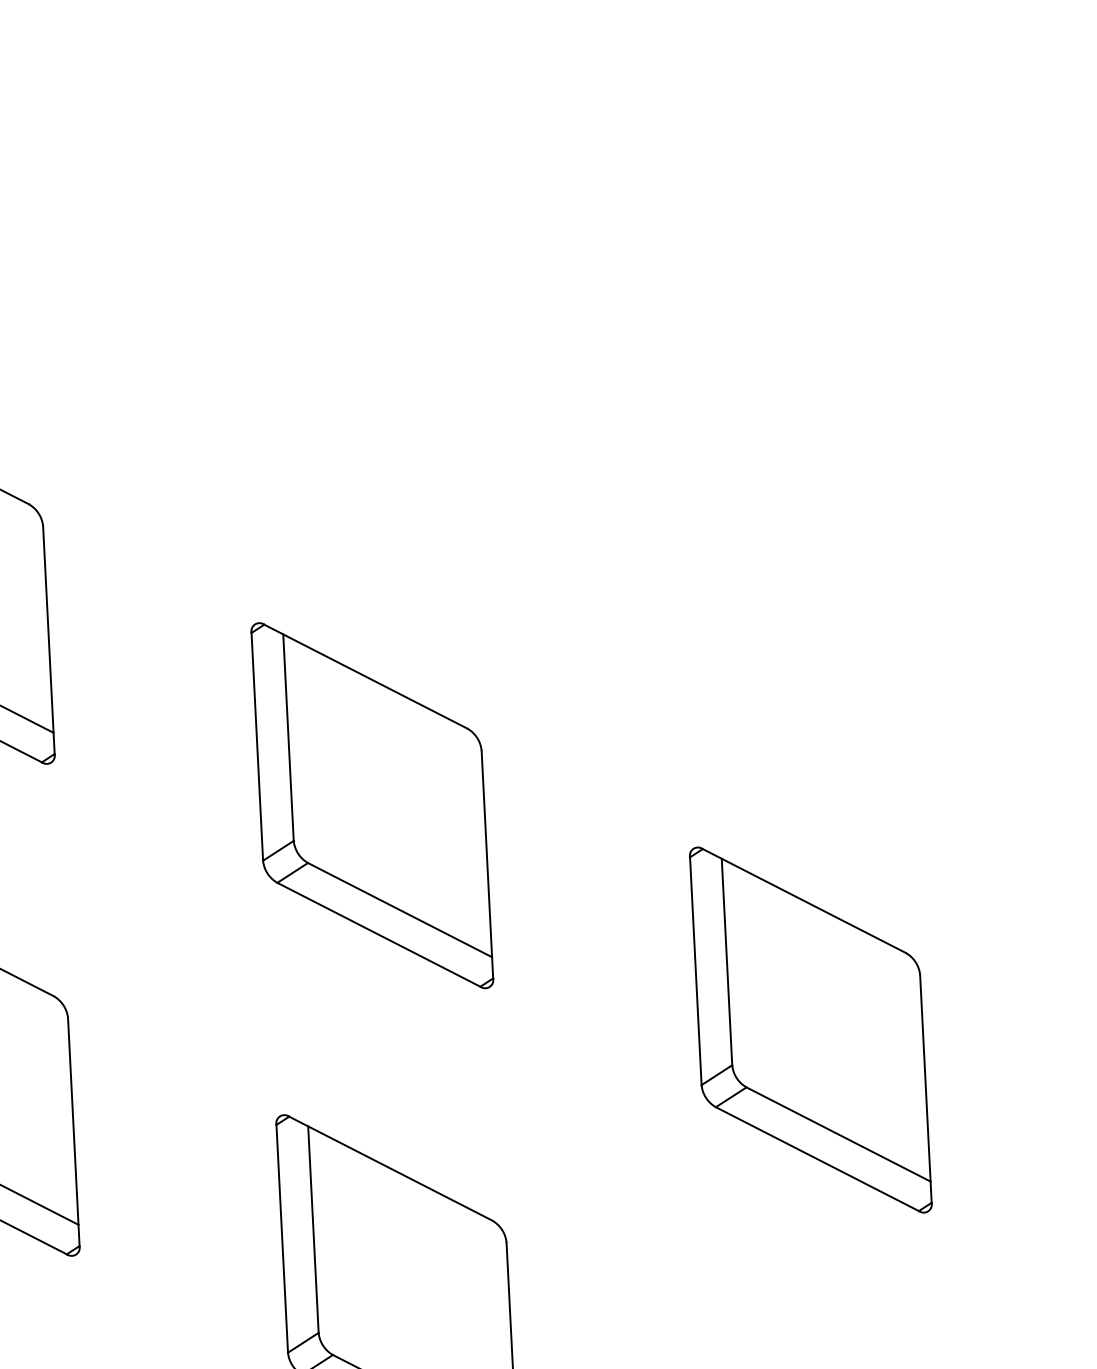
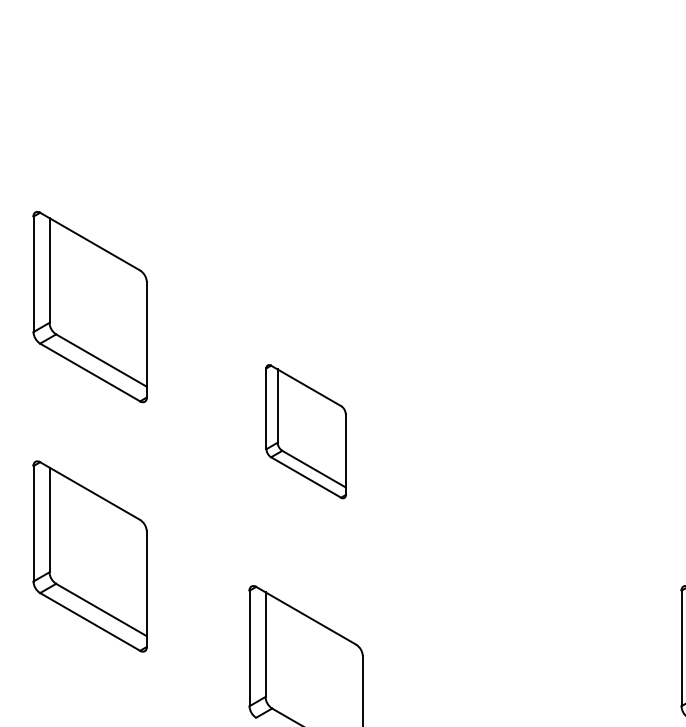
part: (370, 805) -> (305, 431), size x0.7
part: (809, 1030) -> (521, 556), removed

